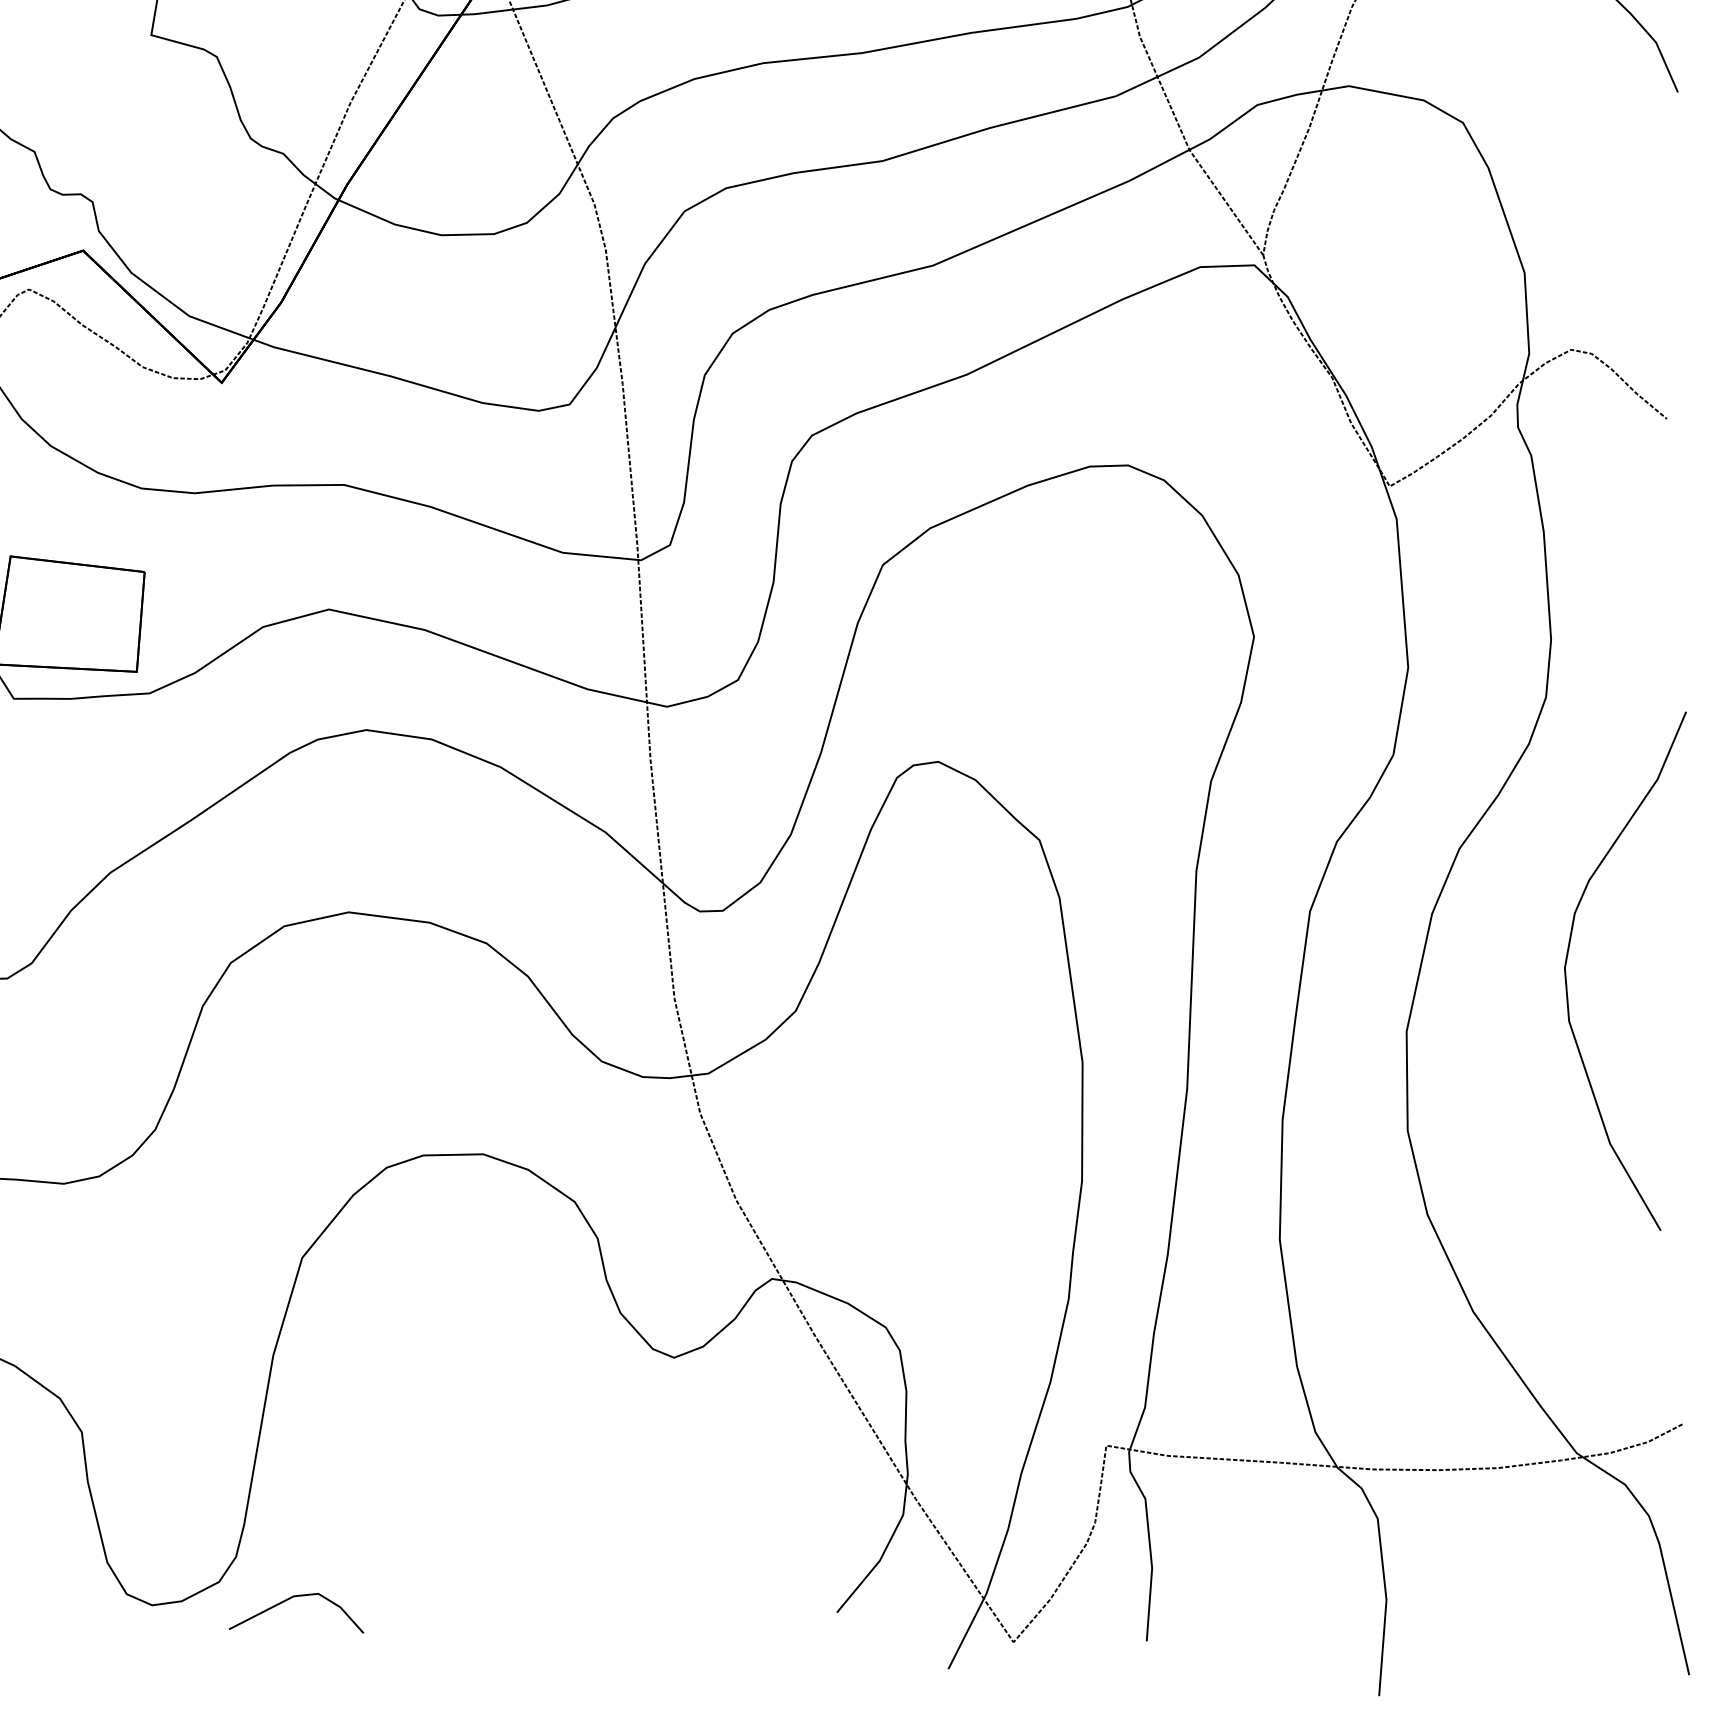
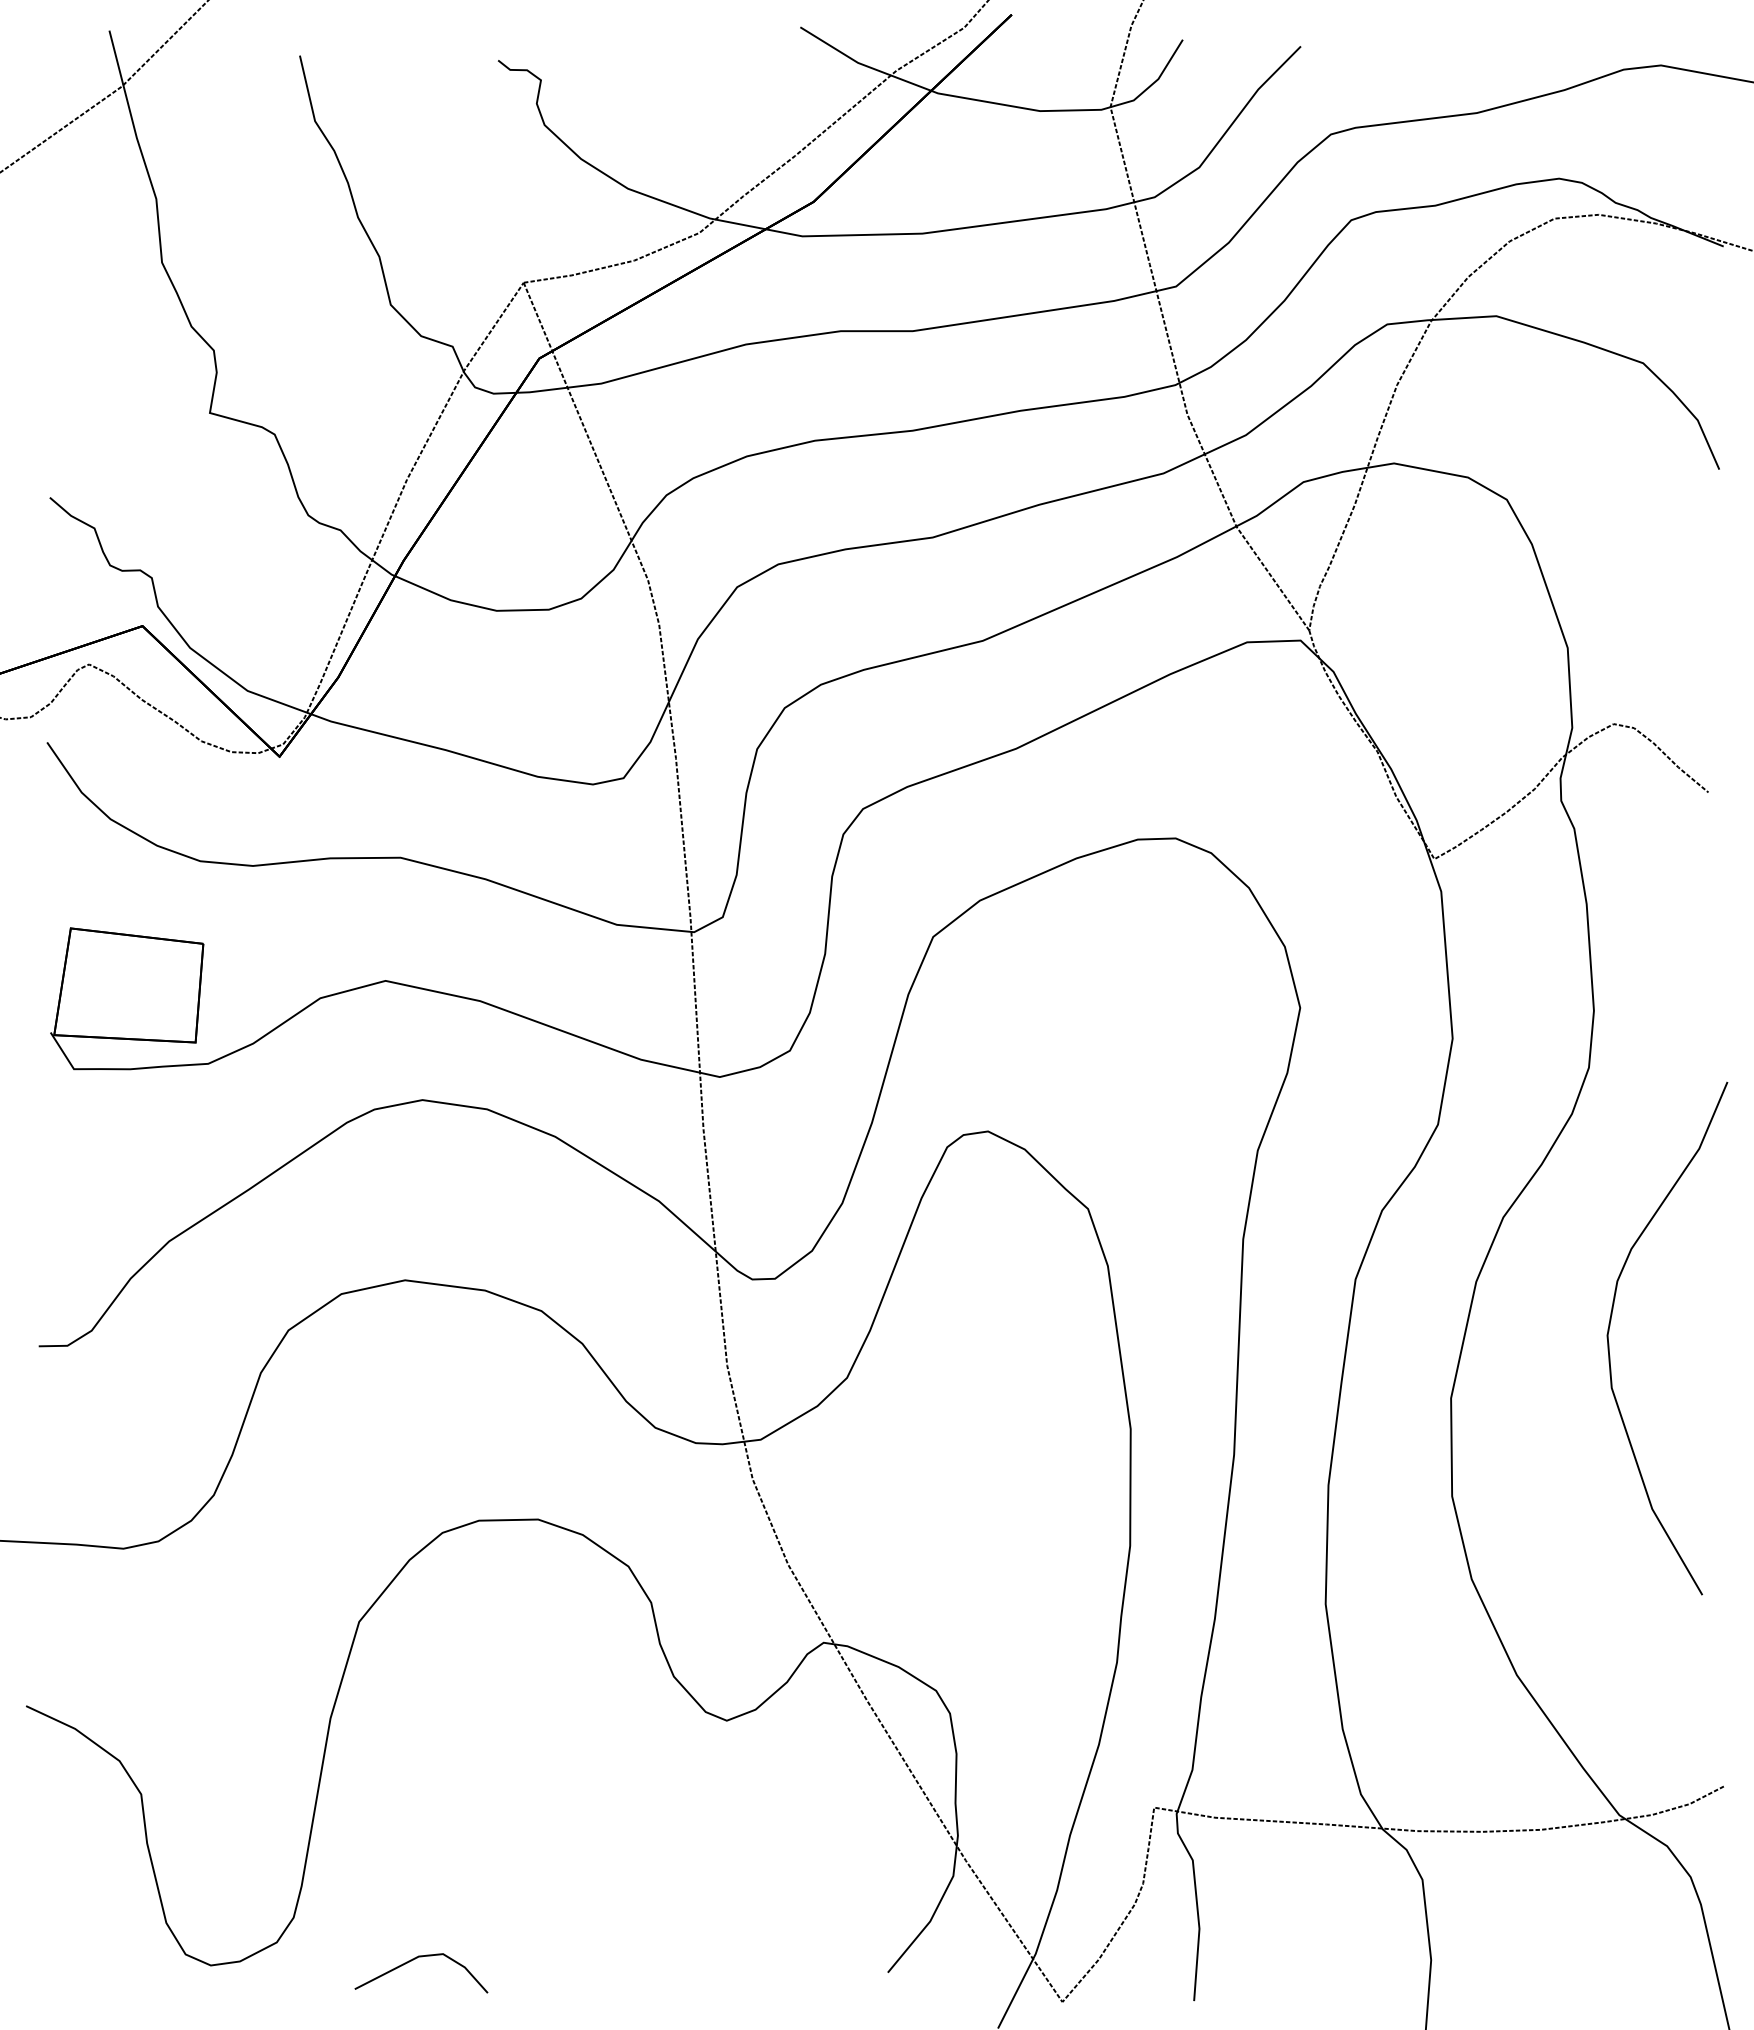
line: (290, 1599) -> (415, 1959), moved

